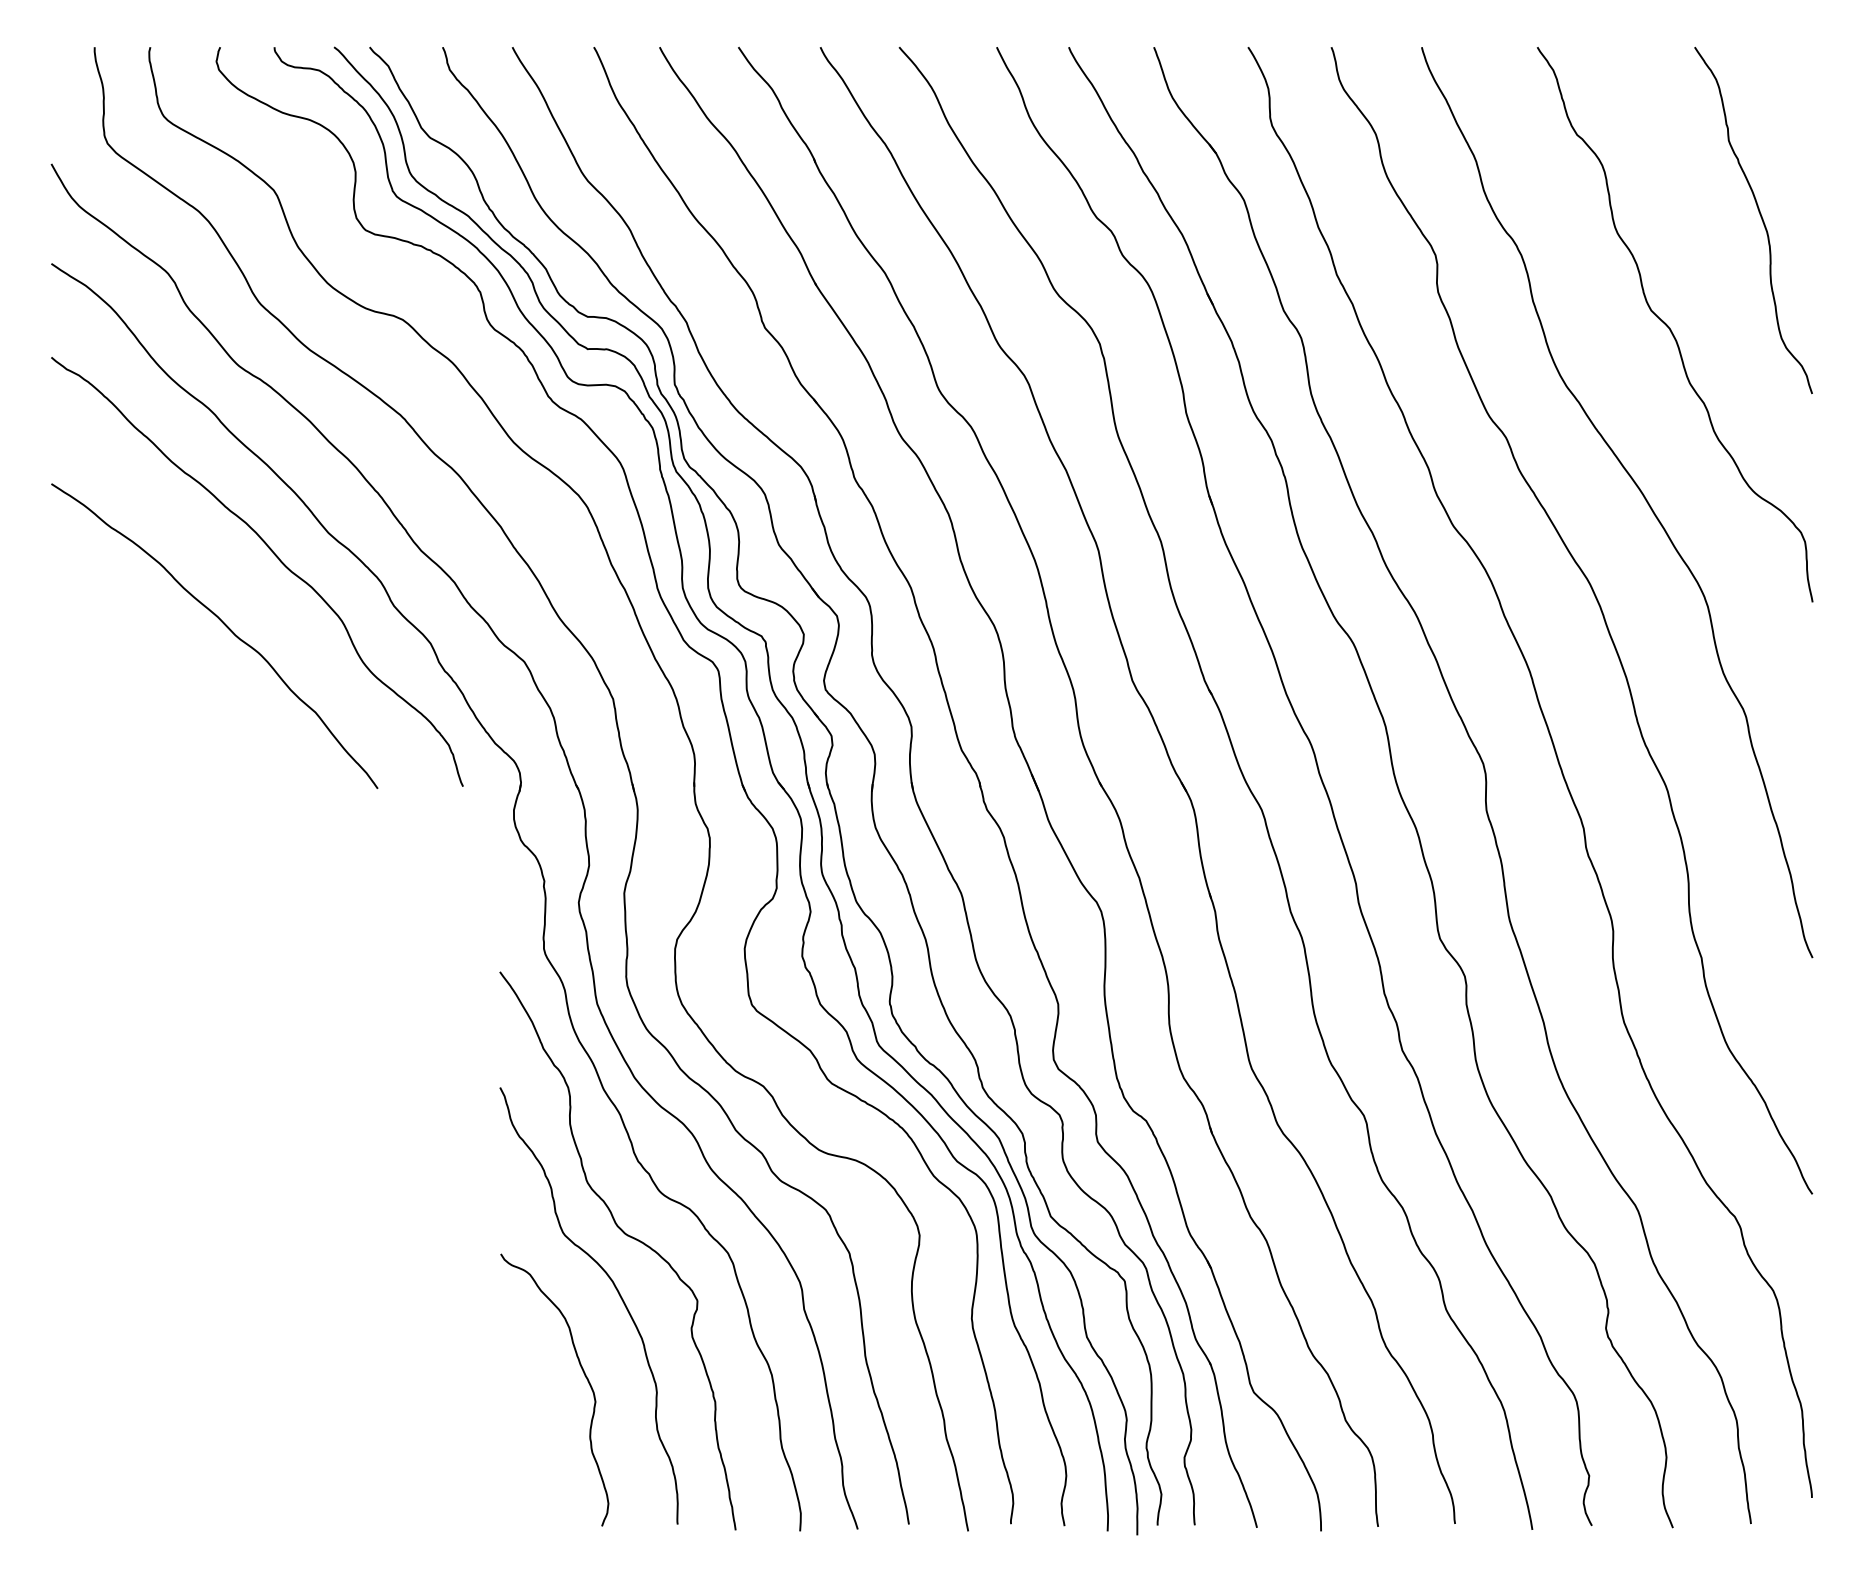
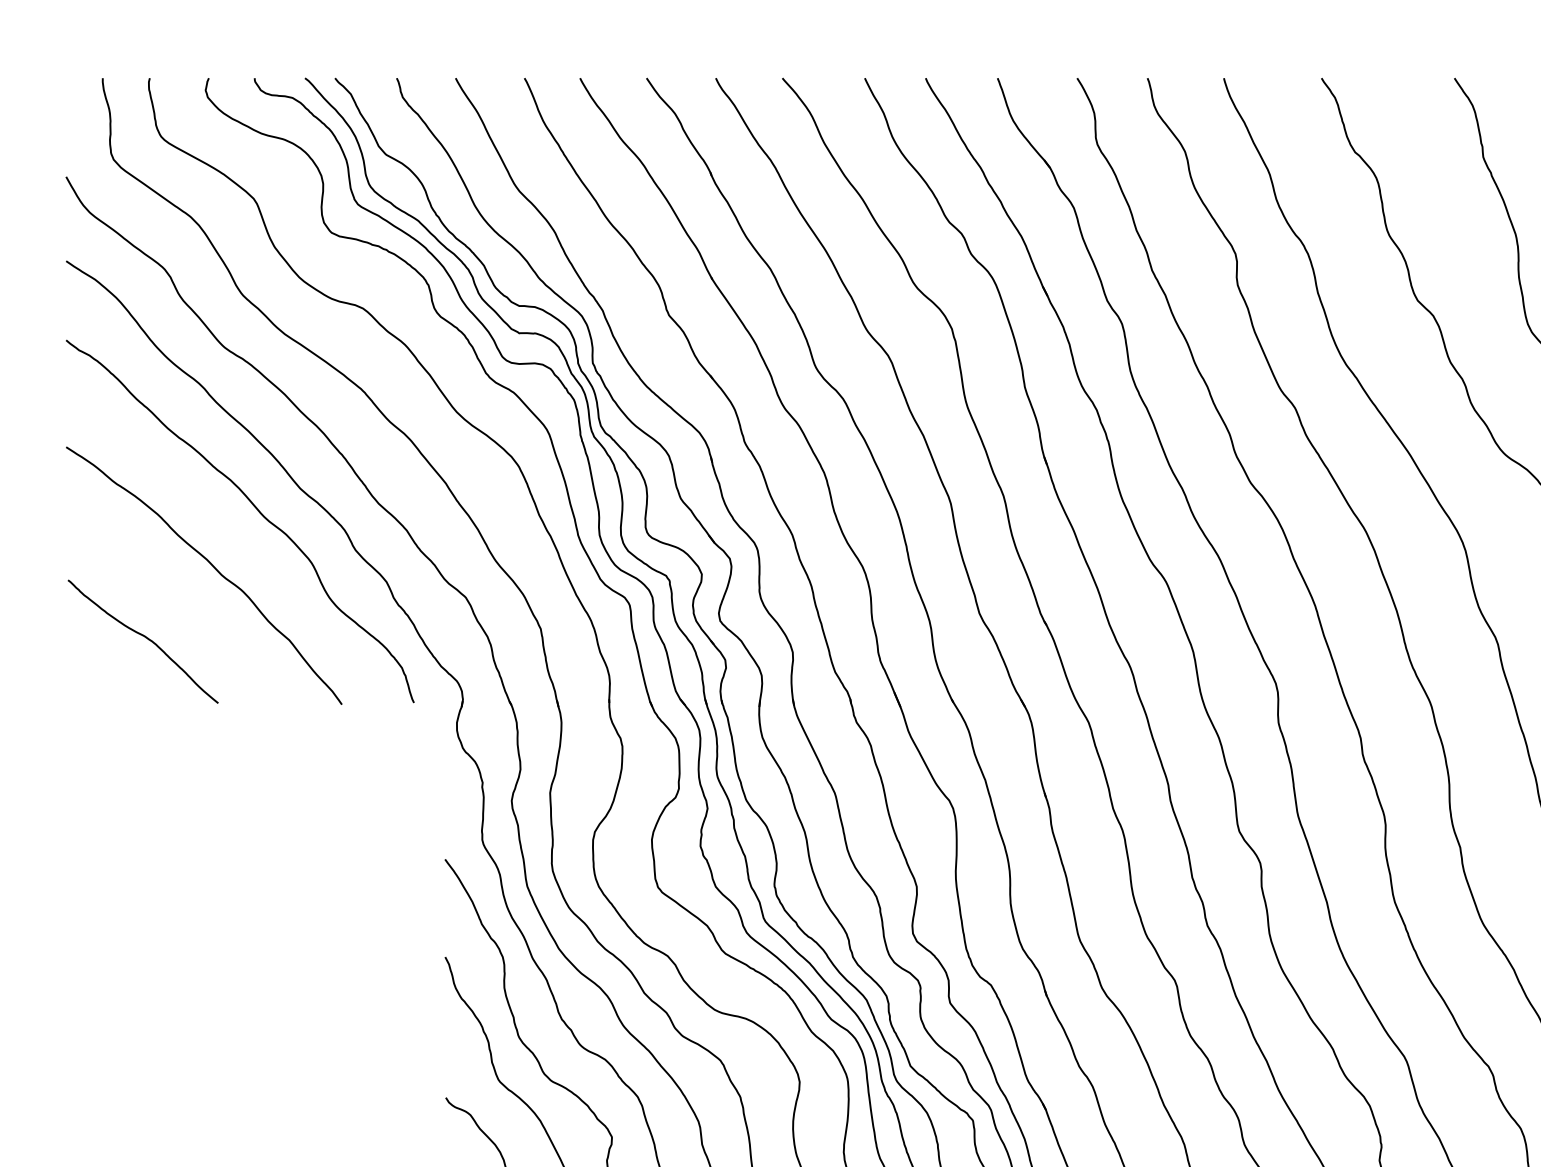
curve: (144, 709) -> (144, 637), added

